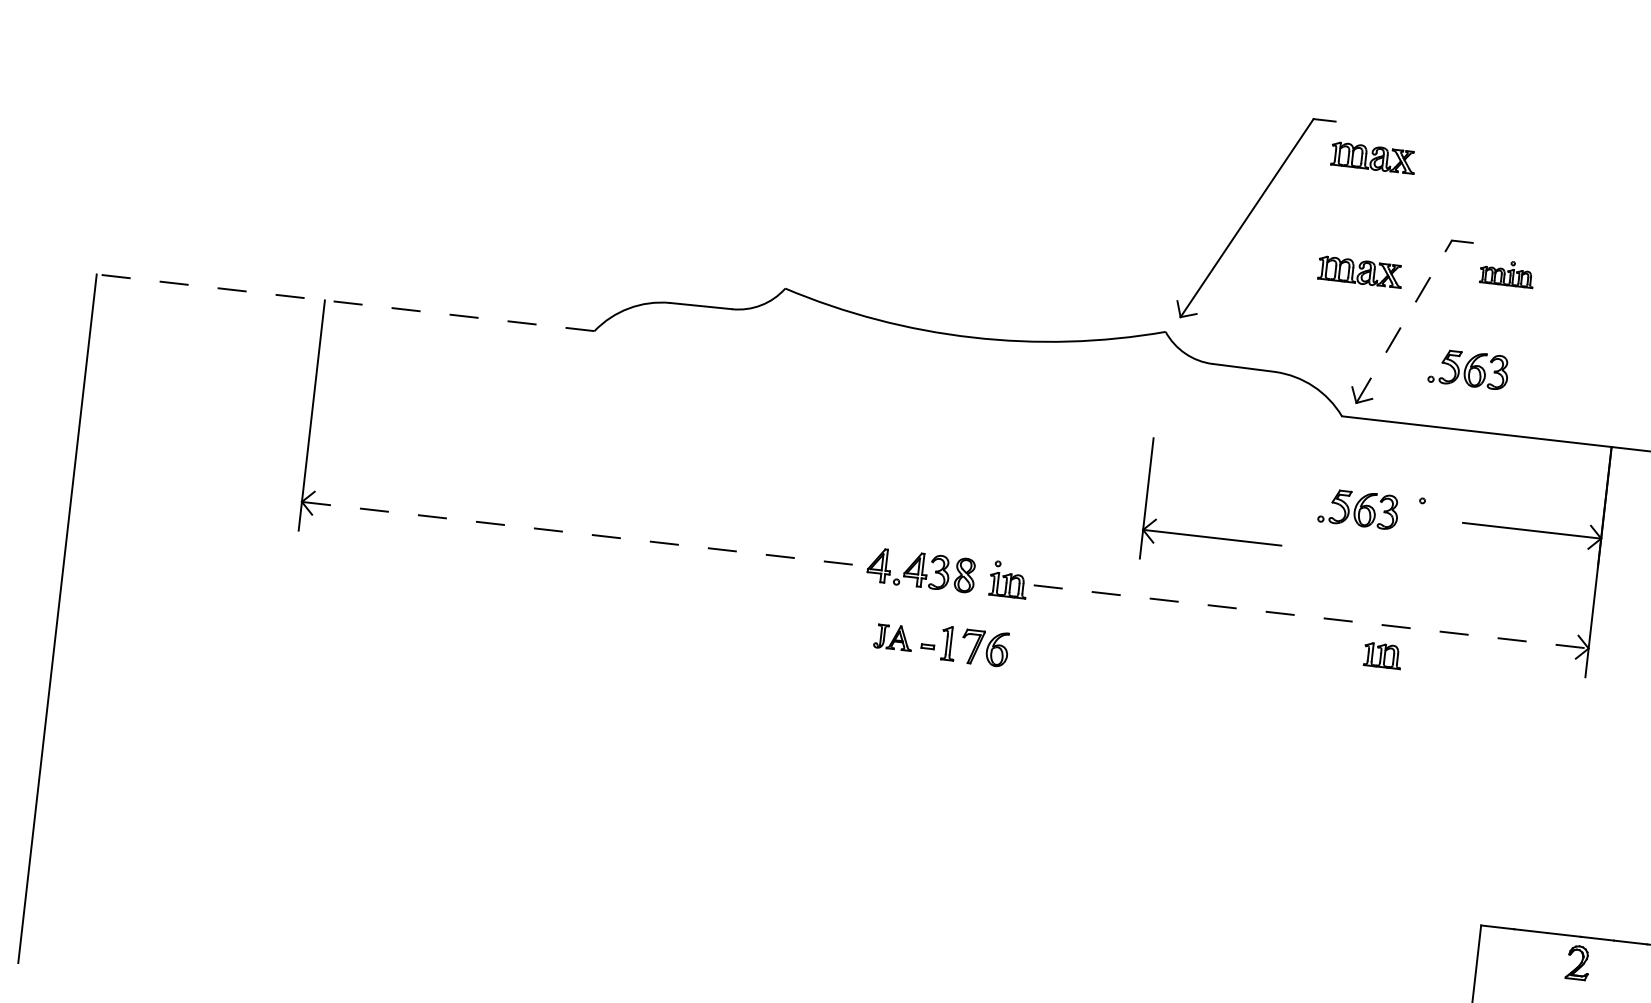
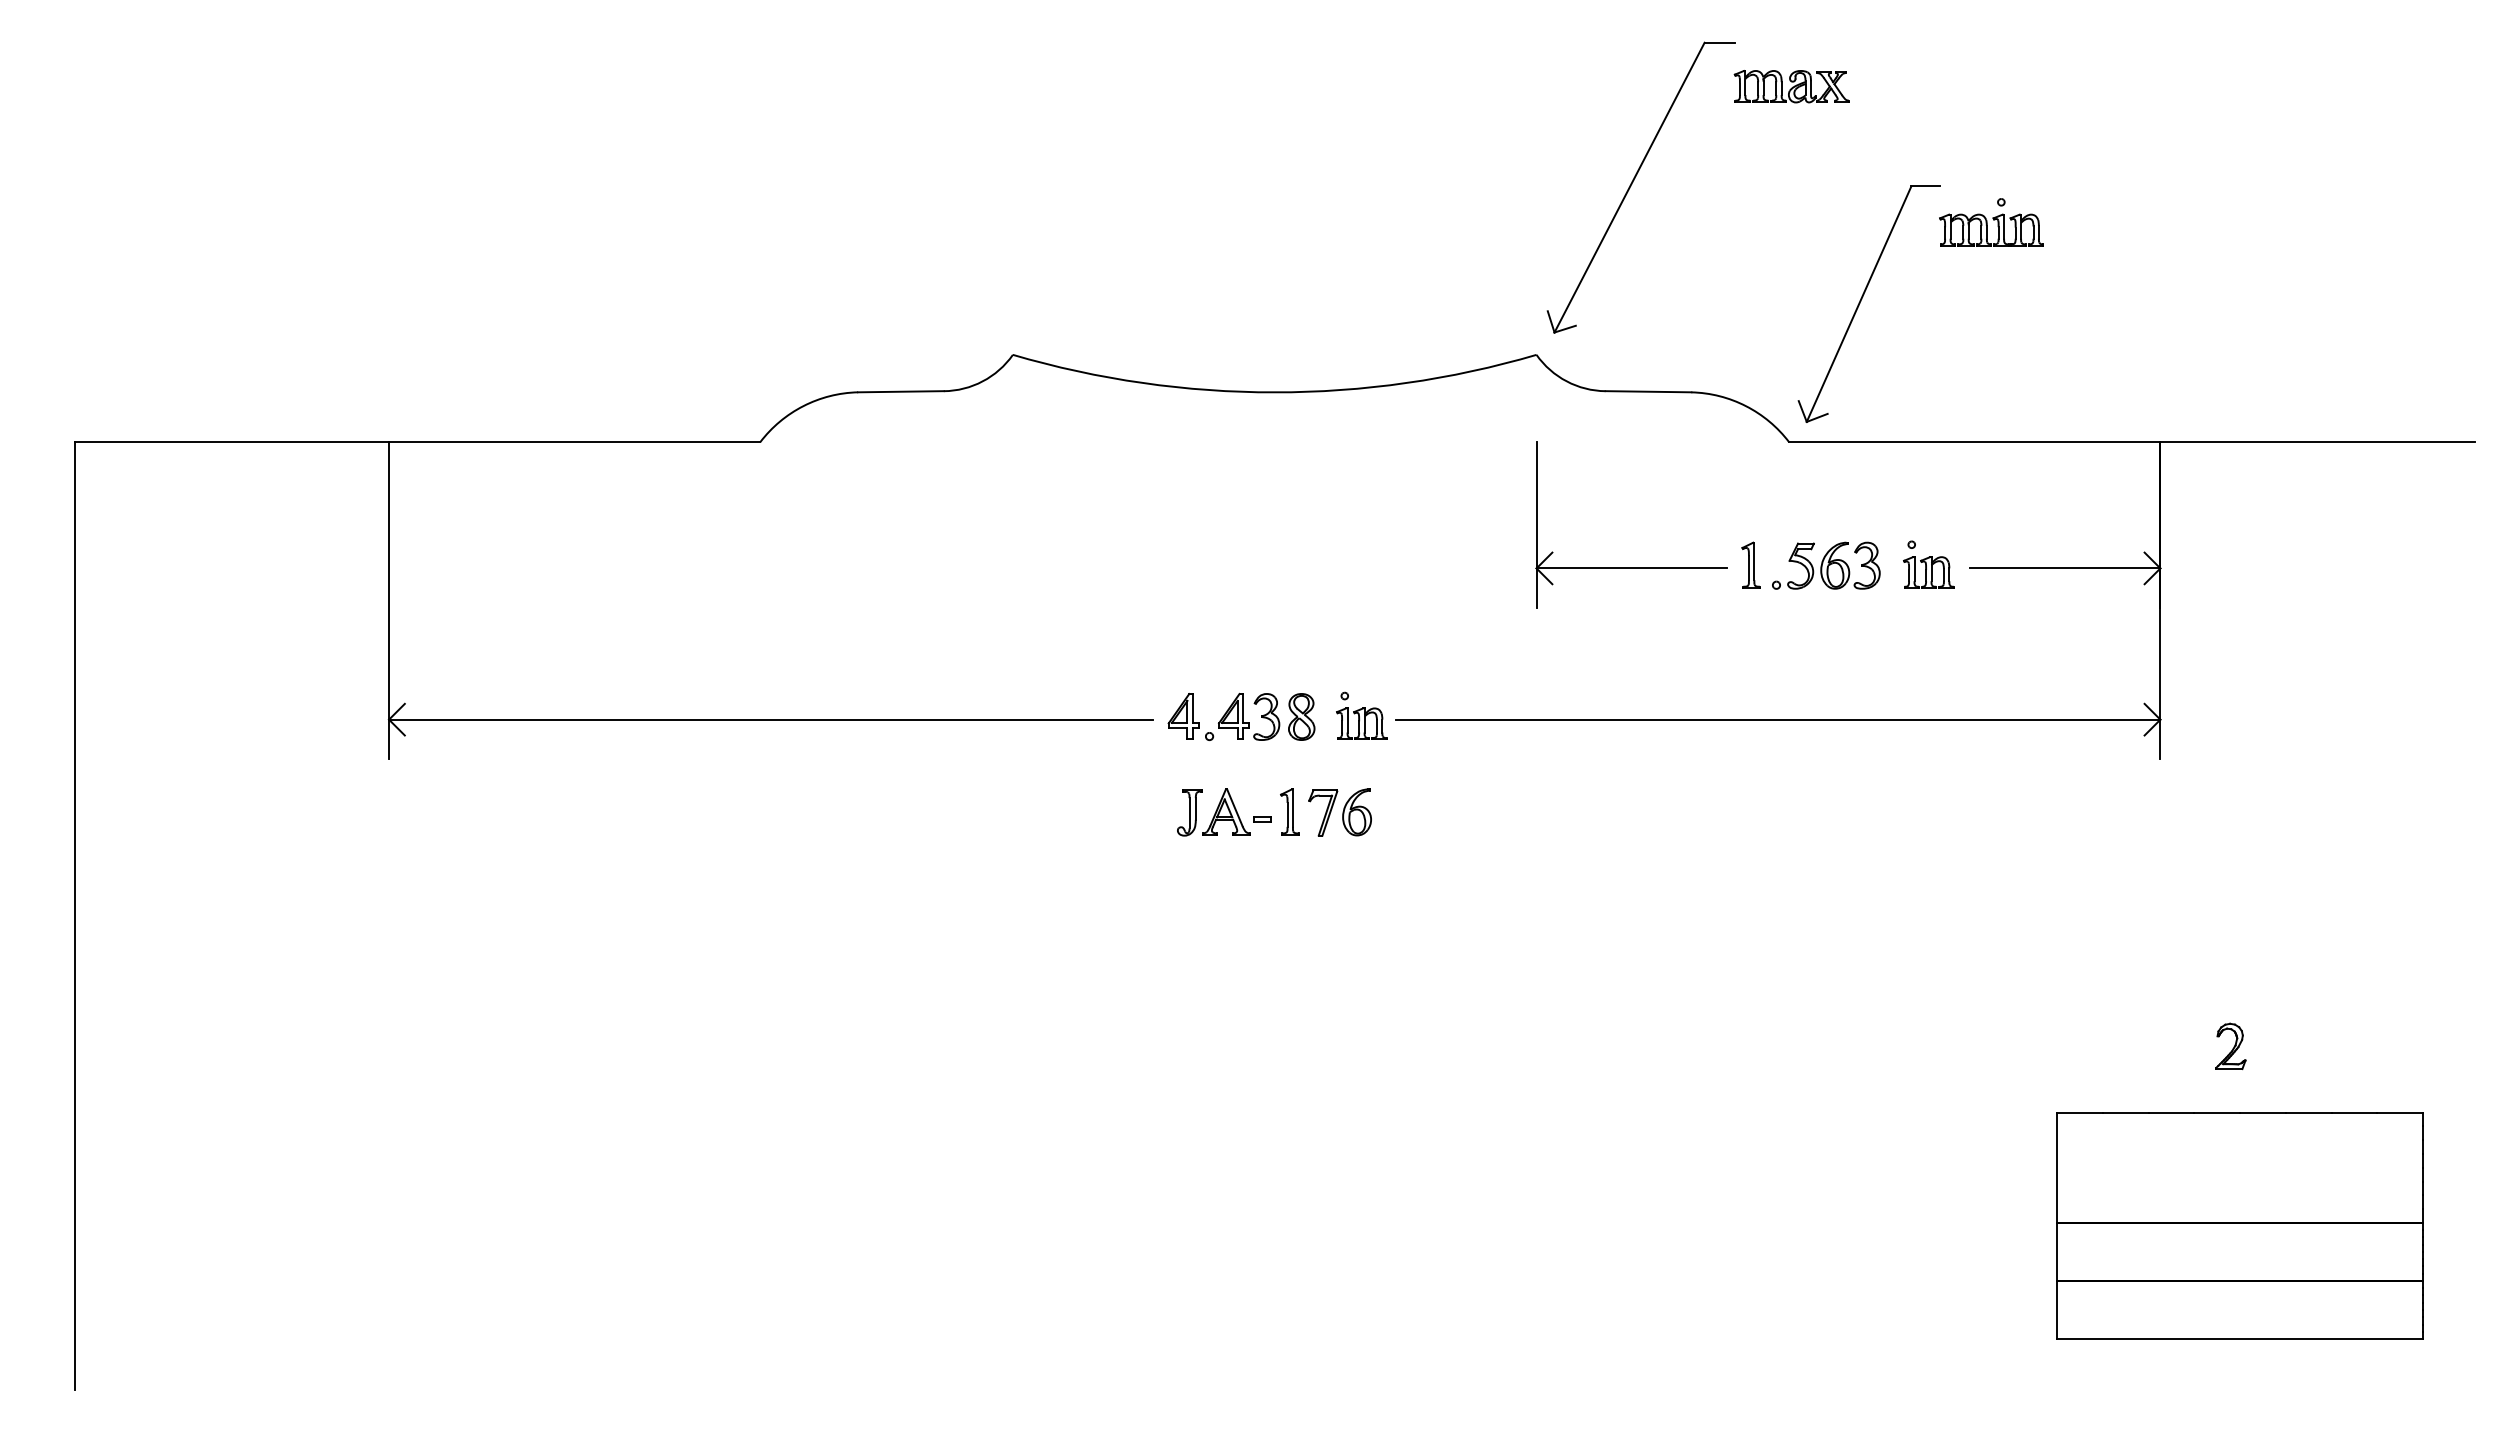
part: (1360, 272) -> (1791, 243), removed
part: (1507, 273) -> (1991, 222), size x1.43
line: (345, 302) -> (417, 442), dashed -> solid
line: (1404, 322) -> (1859, 304), dashed -> solid
part: (1468, 369) -> (1954, 358), removed
part: (1303, 501) -> (1750, 564), added
line: (579, 533) -> (771, 719), dashed -> solid
part: (1212, 537) -> (1631, 567), moved
line: (1311, 616) -> (1778, 719), dashed -> solid
part: (893, 637) -> (1213, 812), size x1.43
part: (1382, 655) -> (1928, 572), moved
part: (1577, 962) -> (2230, 1046), moved

